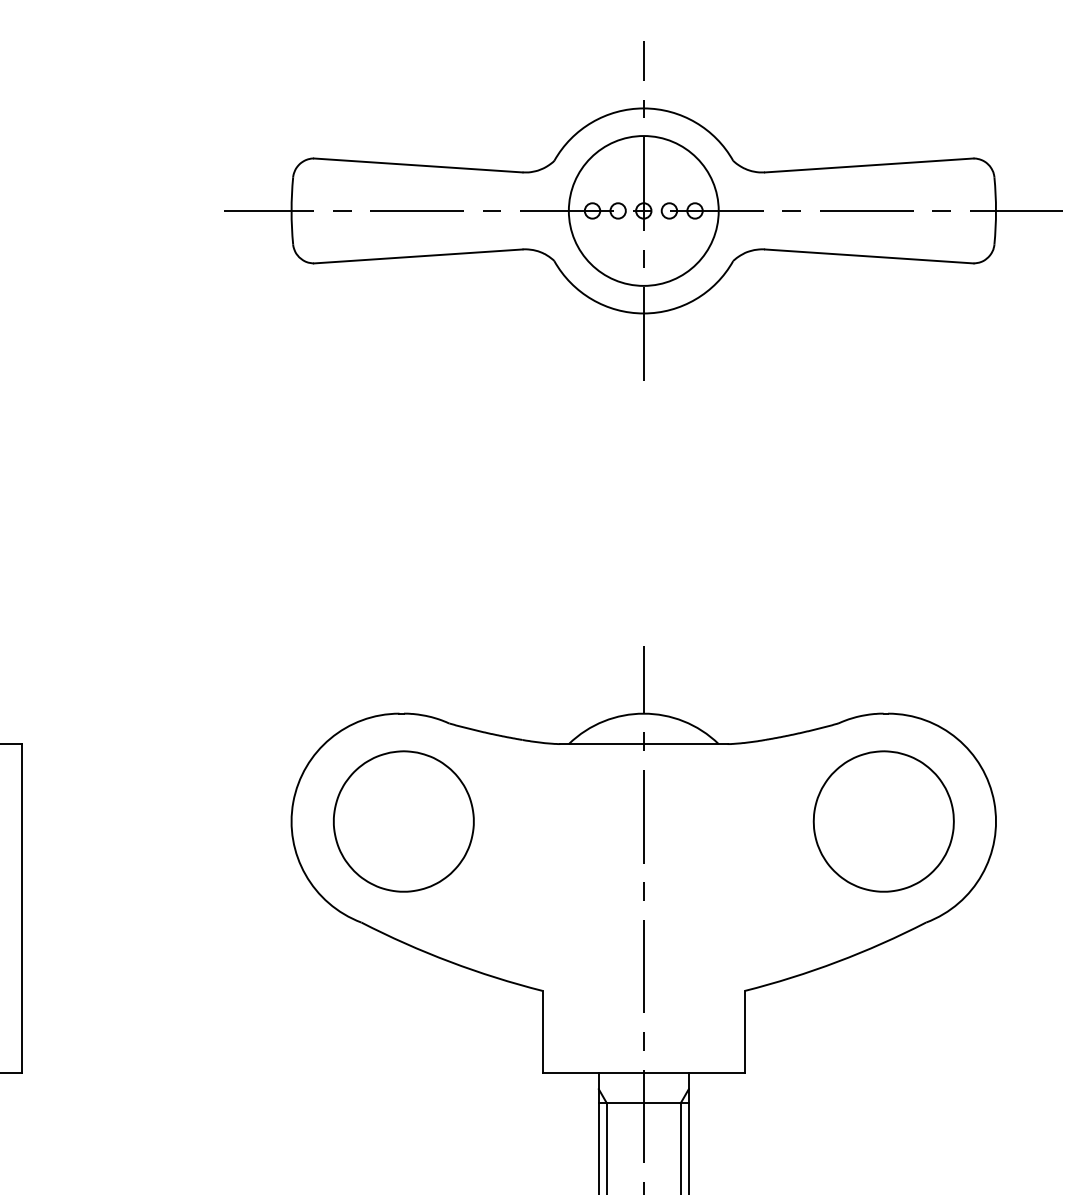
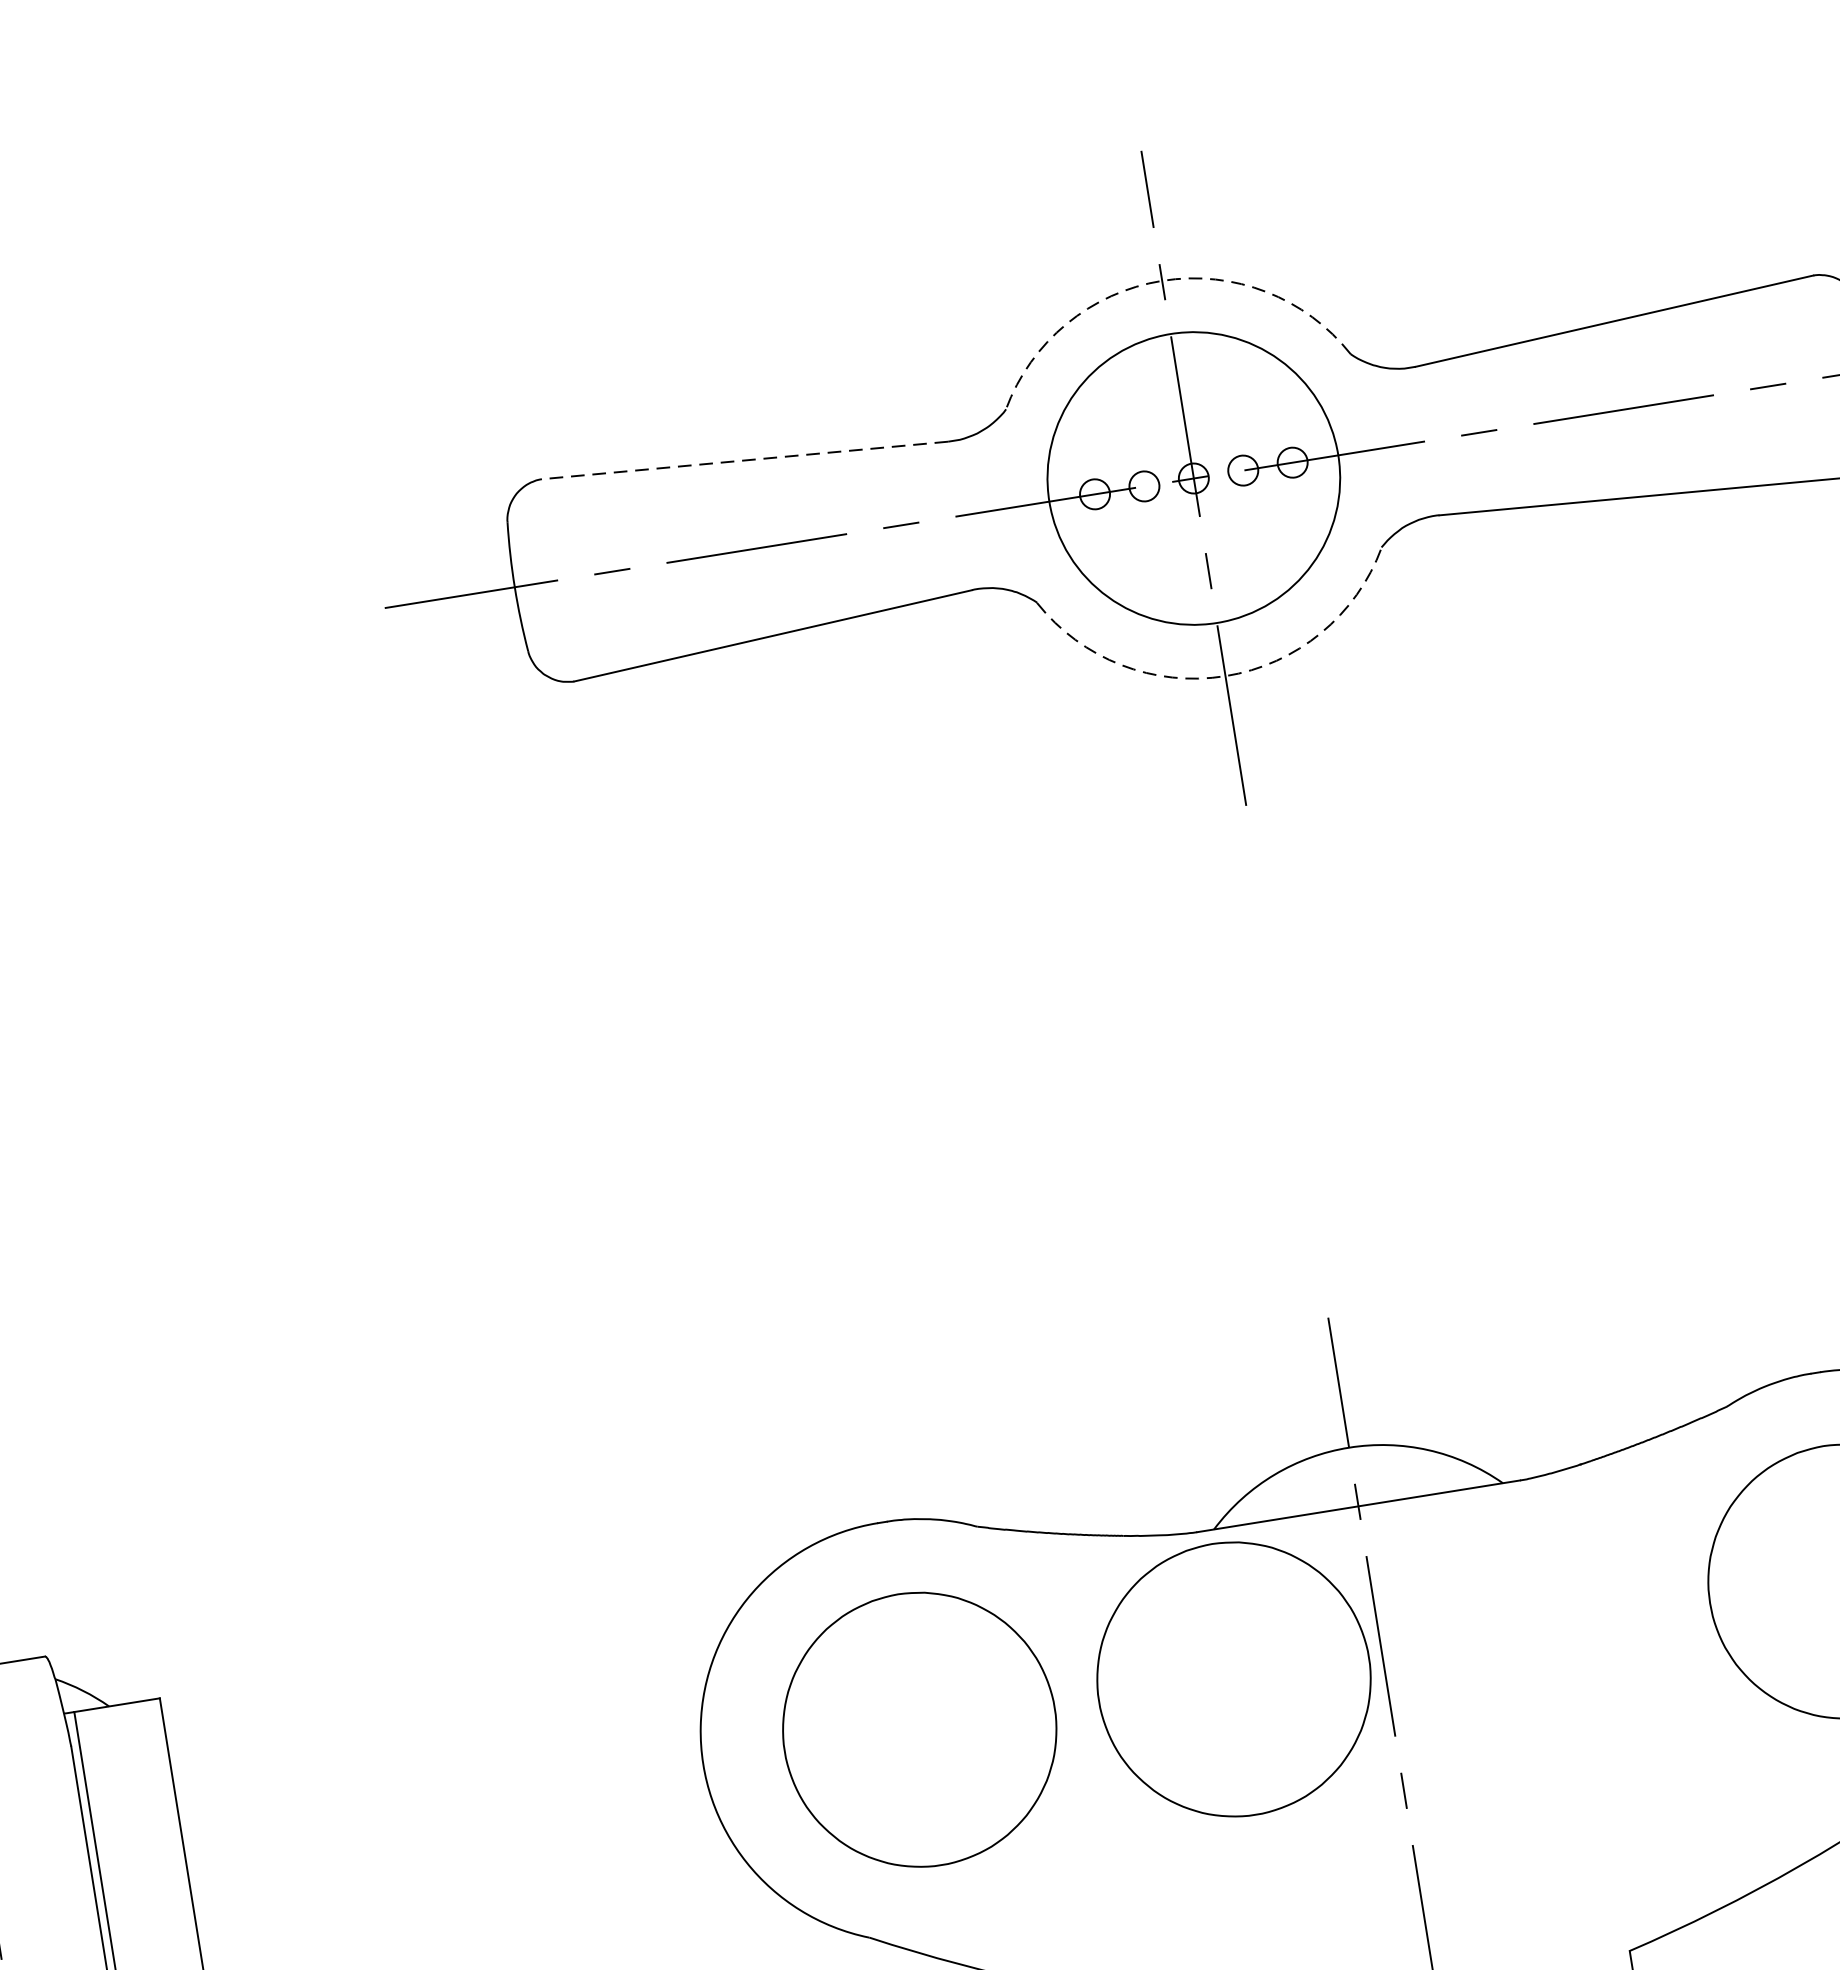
arc: (643, 108) -> (1161, 281), solid -> dashed
line: (417, 165) -> (743, 460), solid -> dashed
arc: (643, 313) -> (1224, 676), solid -> dashed
part: (566, 821) -> (1233, 1679), added

